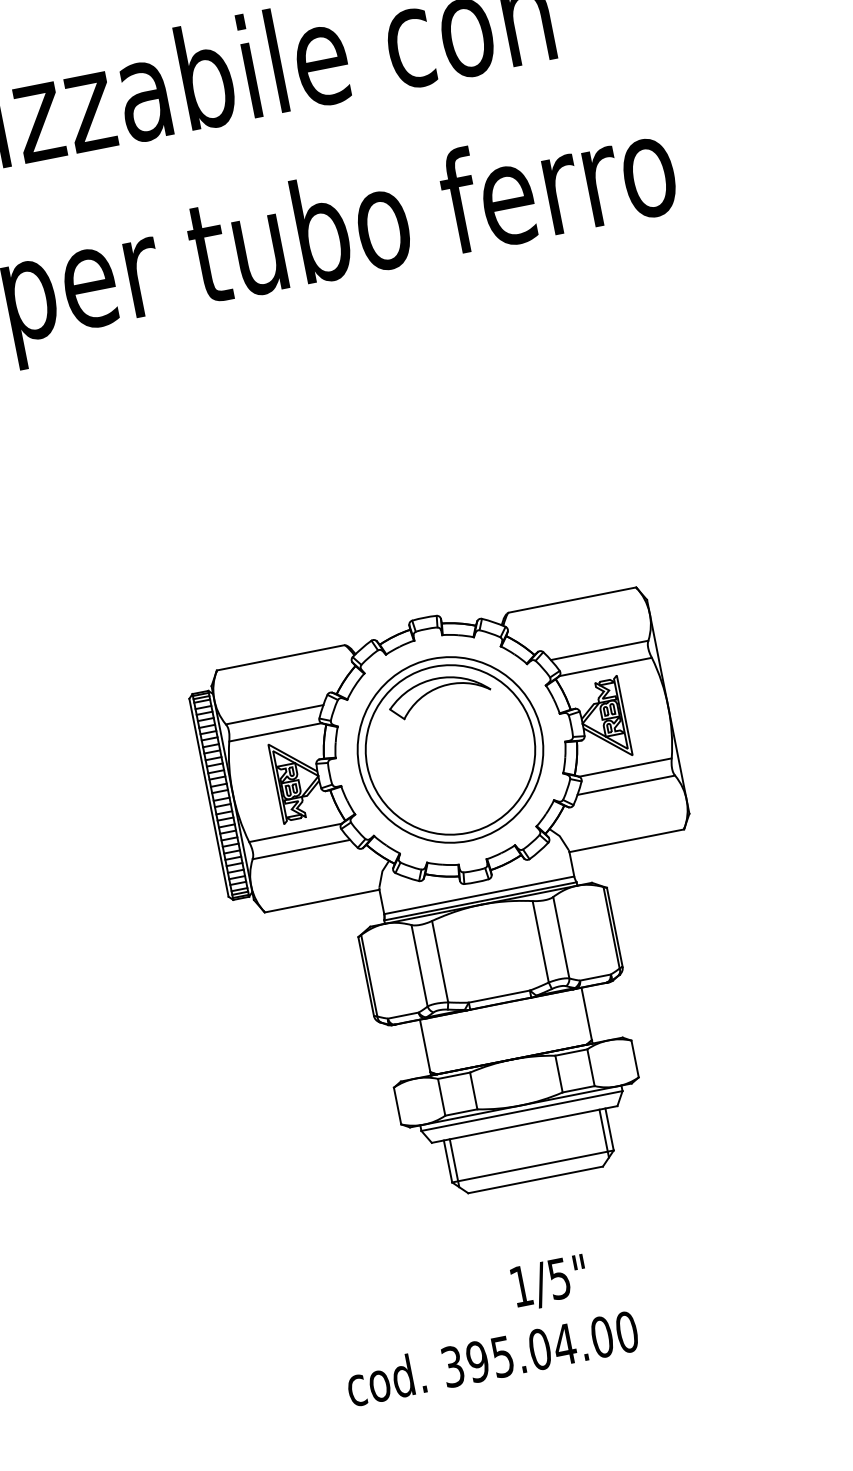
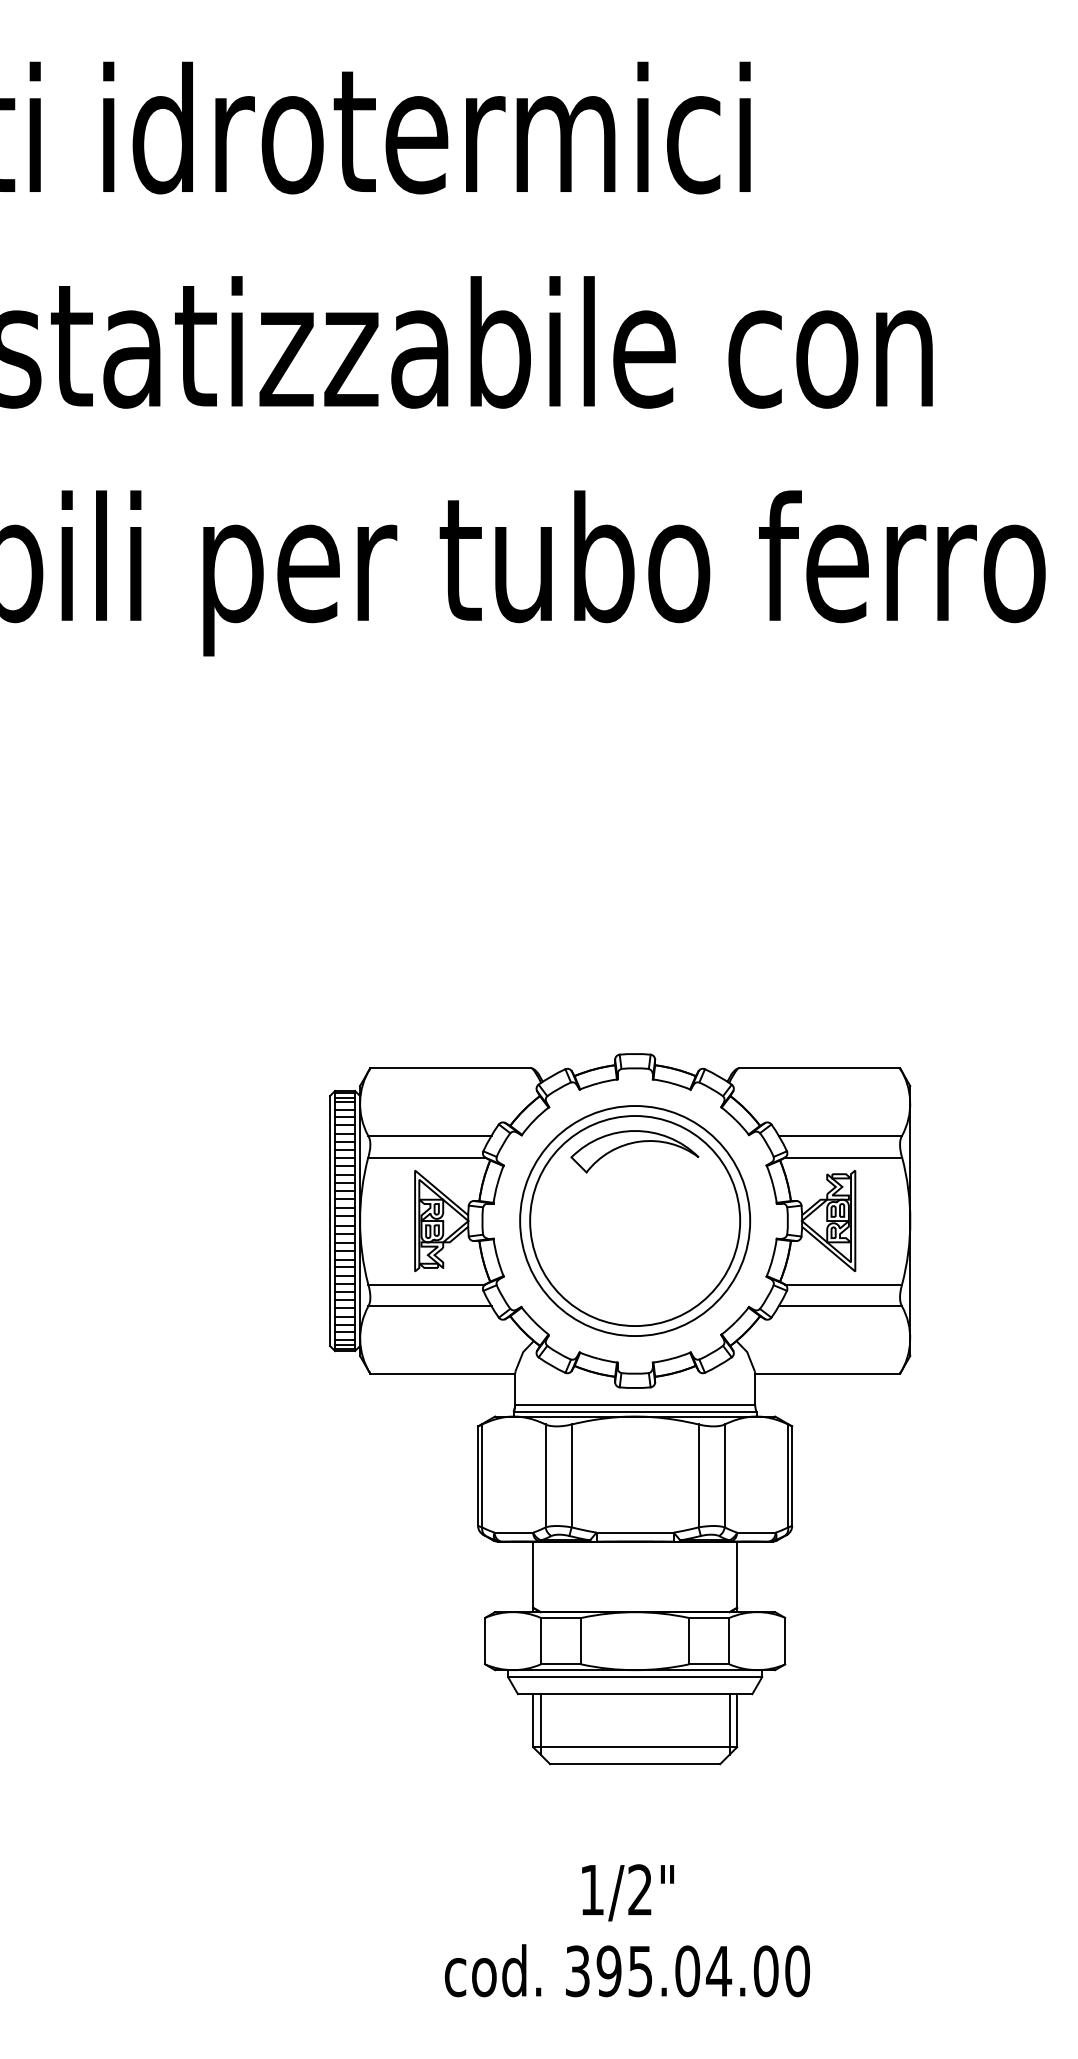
text: (558, 1278) -> (639, 1889), 1/5" -> 1/2"
text: (491, 1358) -> (626, 1970), moved

